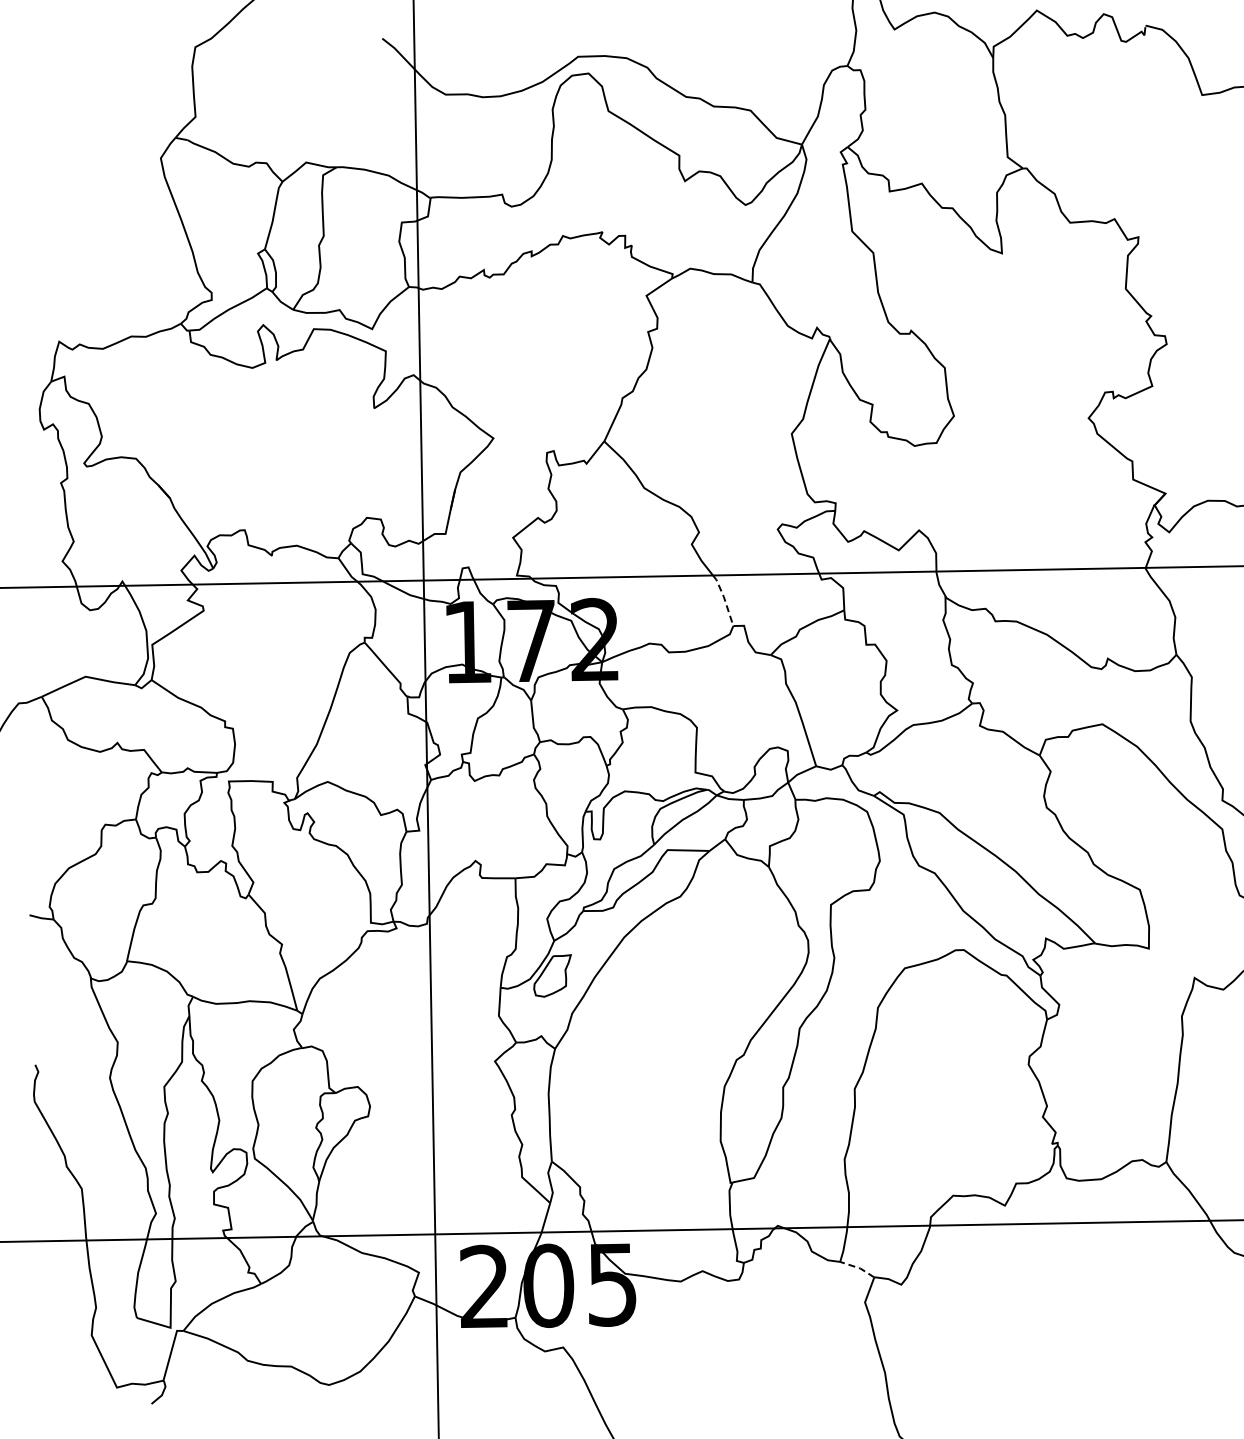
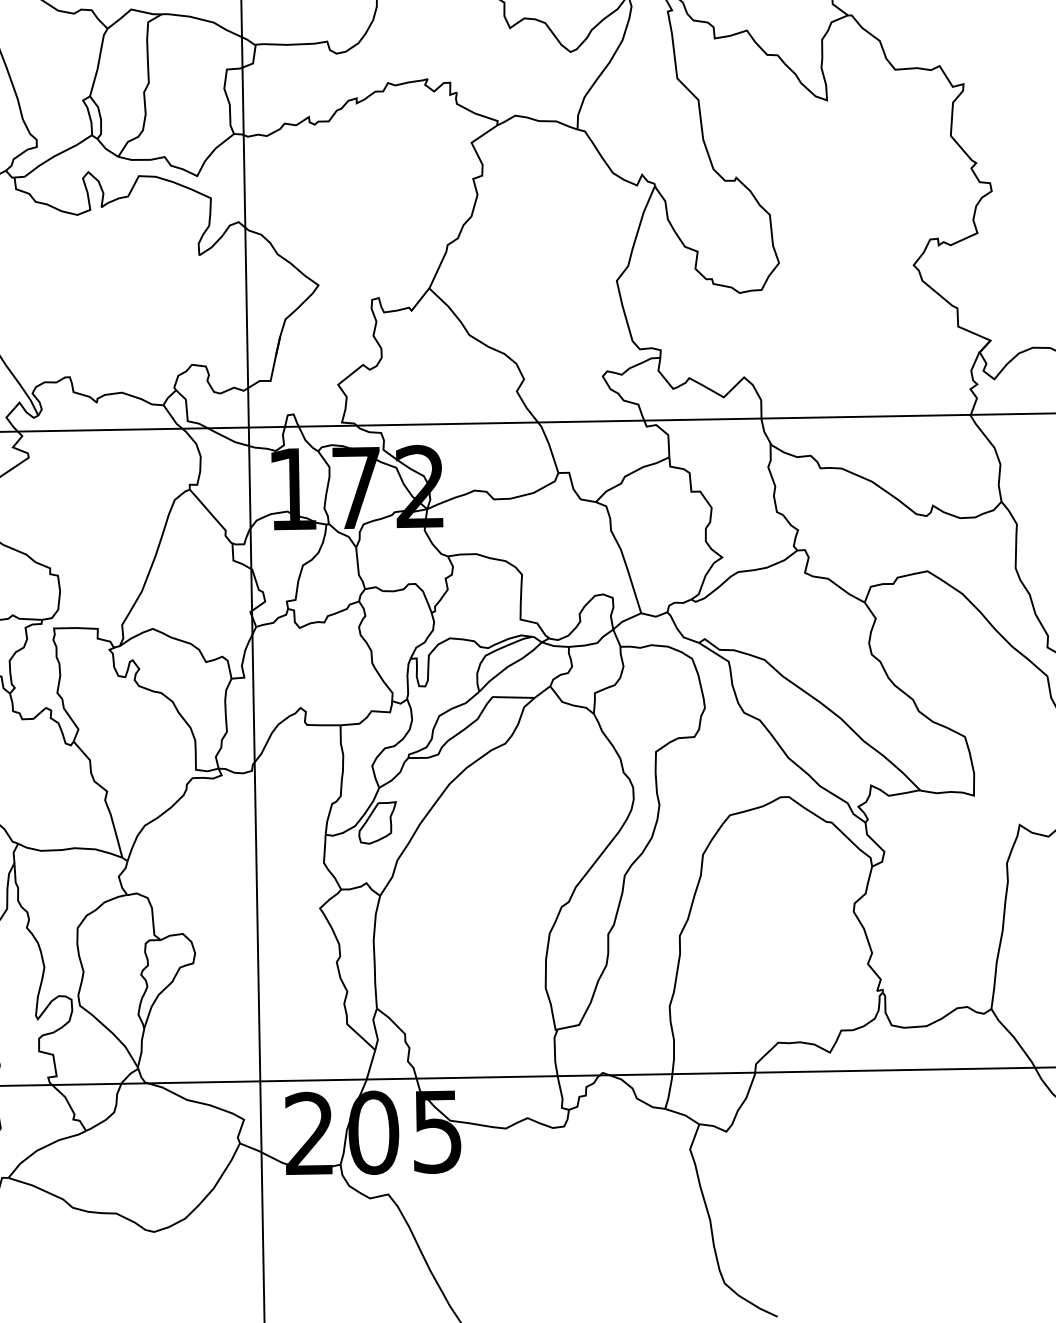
line: (724, 598) -> (549, 445), dashed -> solid
line: (858, 1267) -> (683, 1114), dashed -> solid

